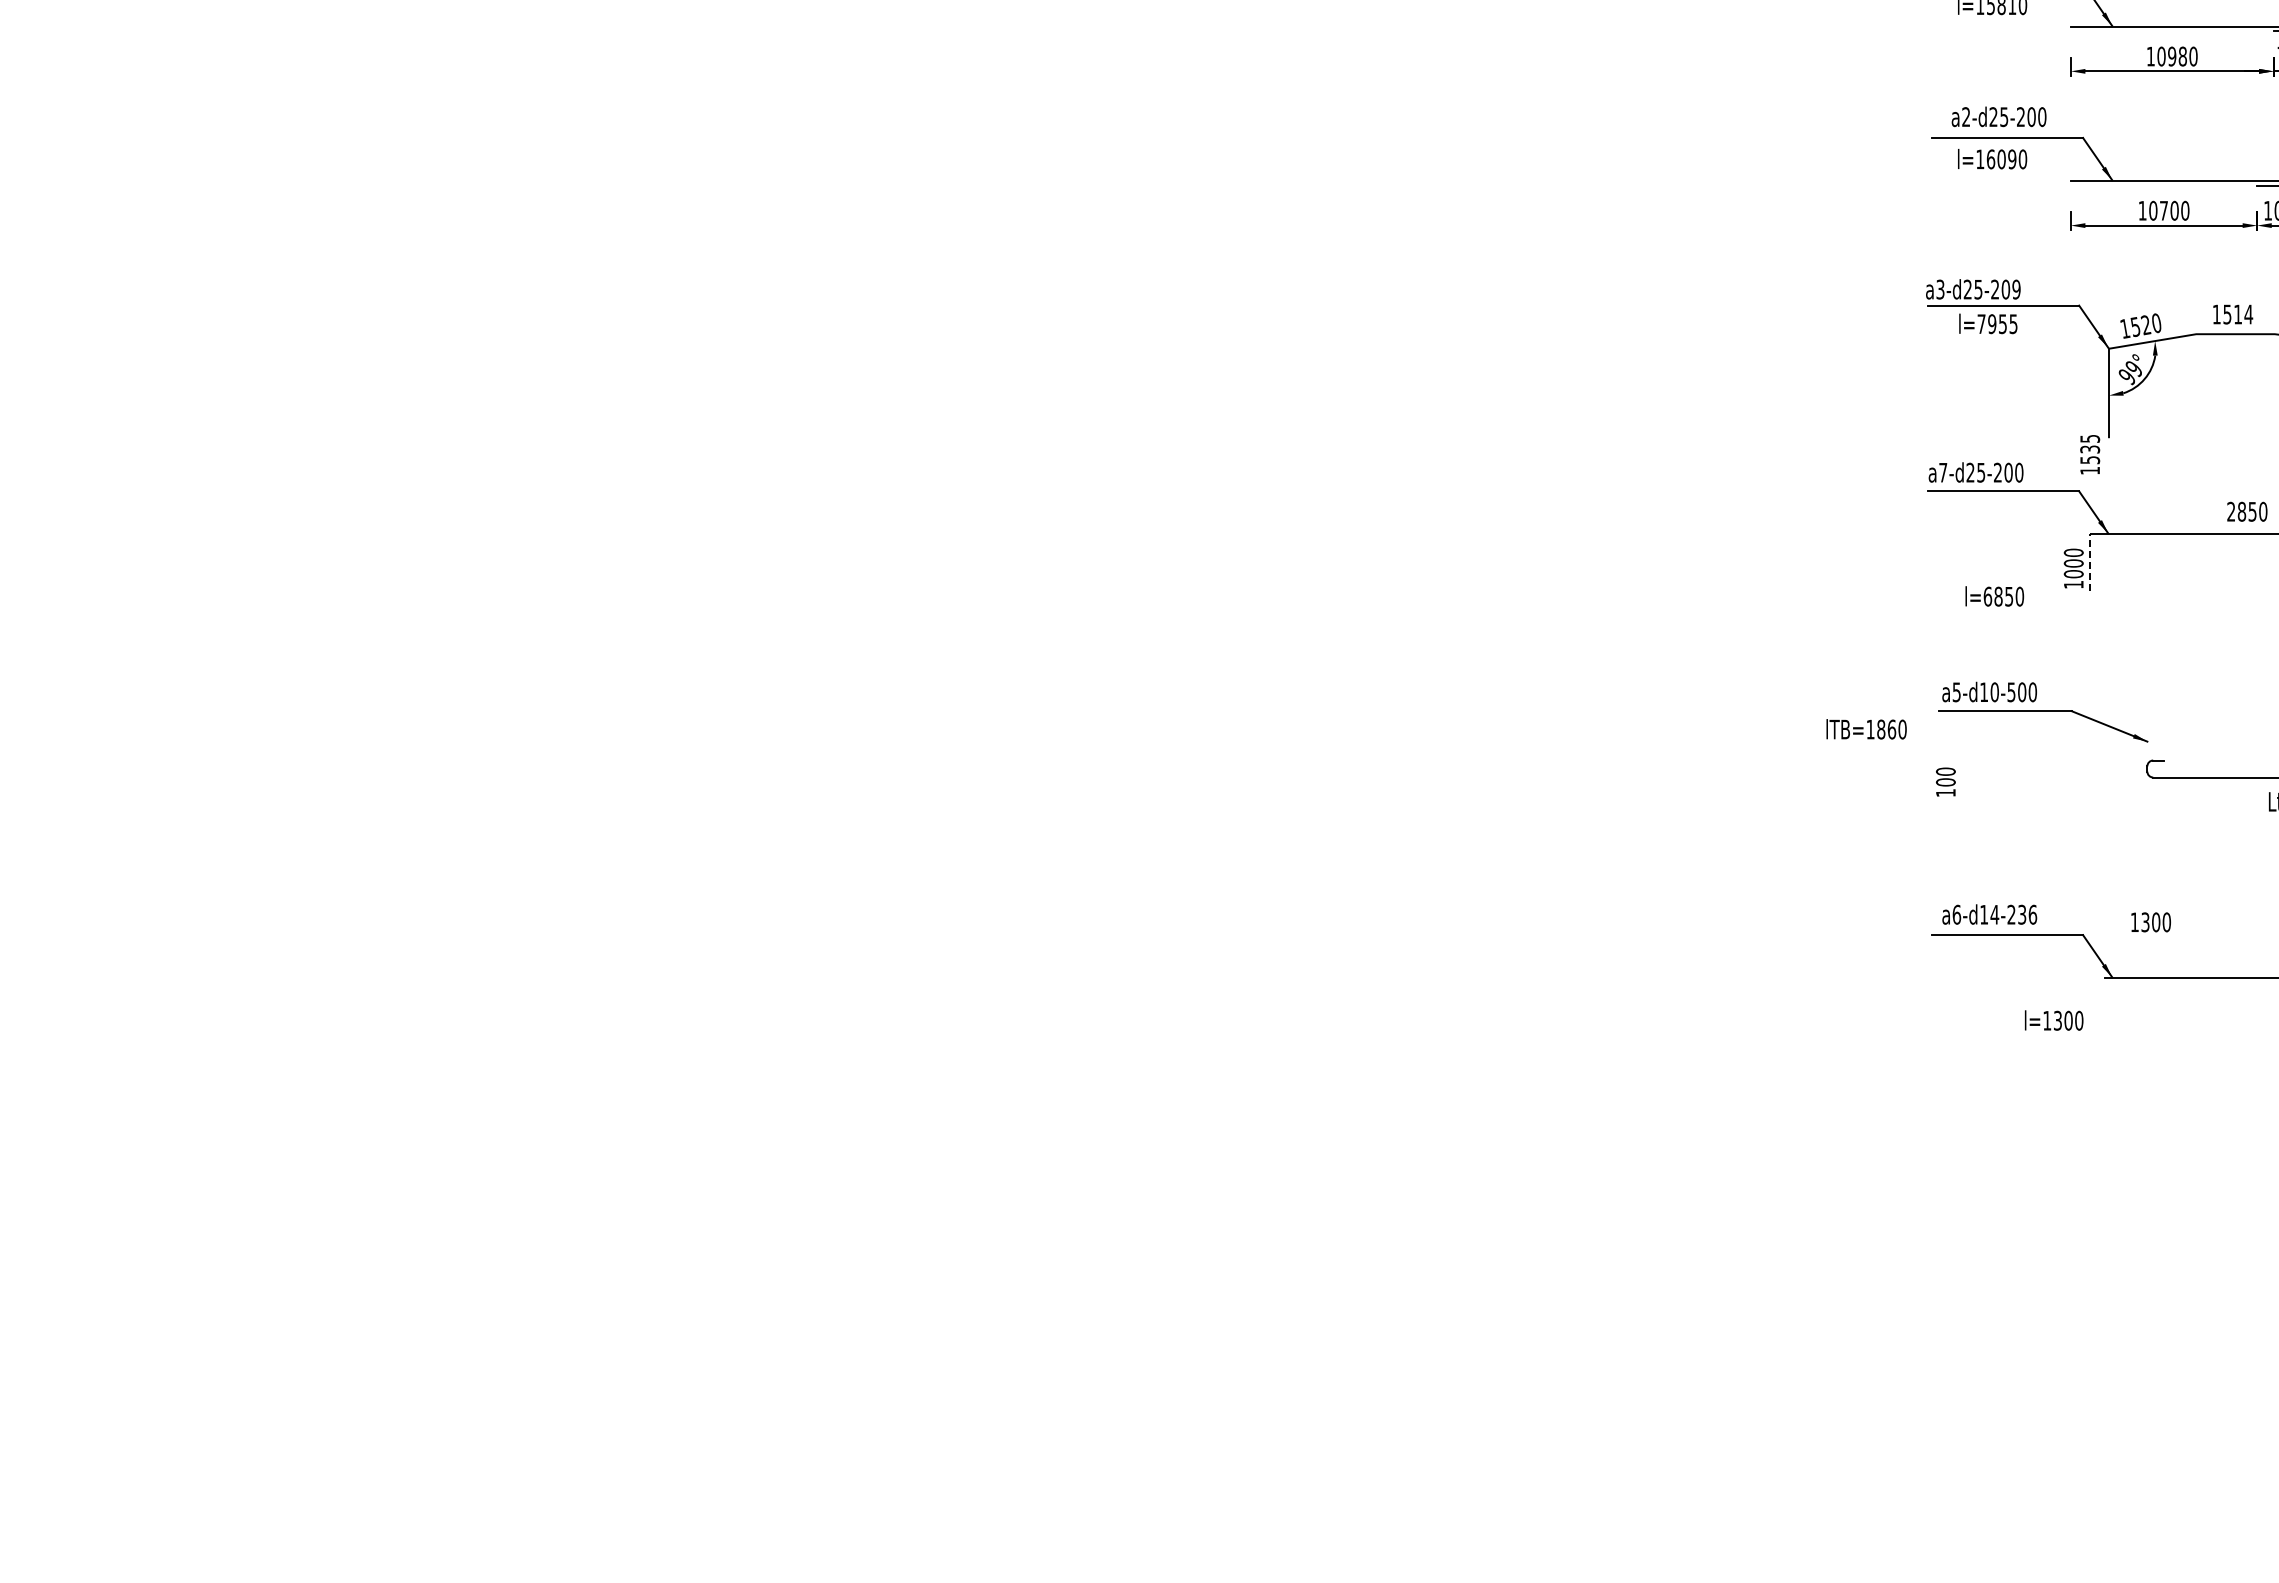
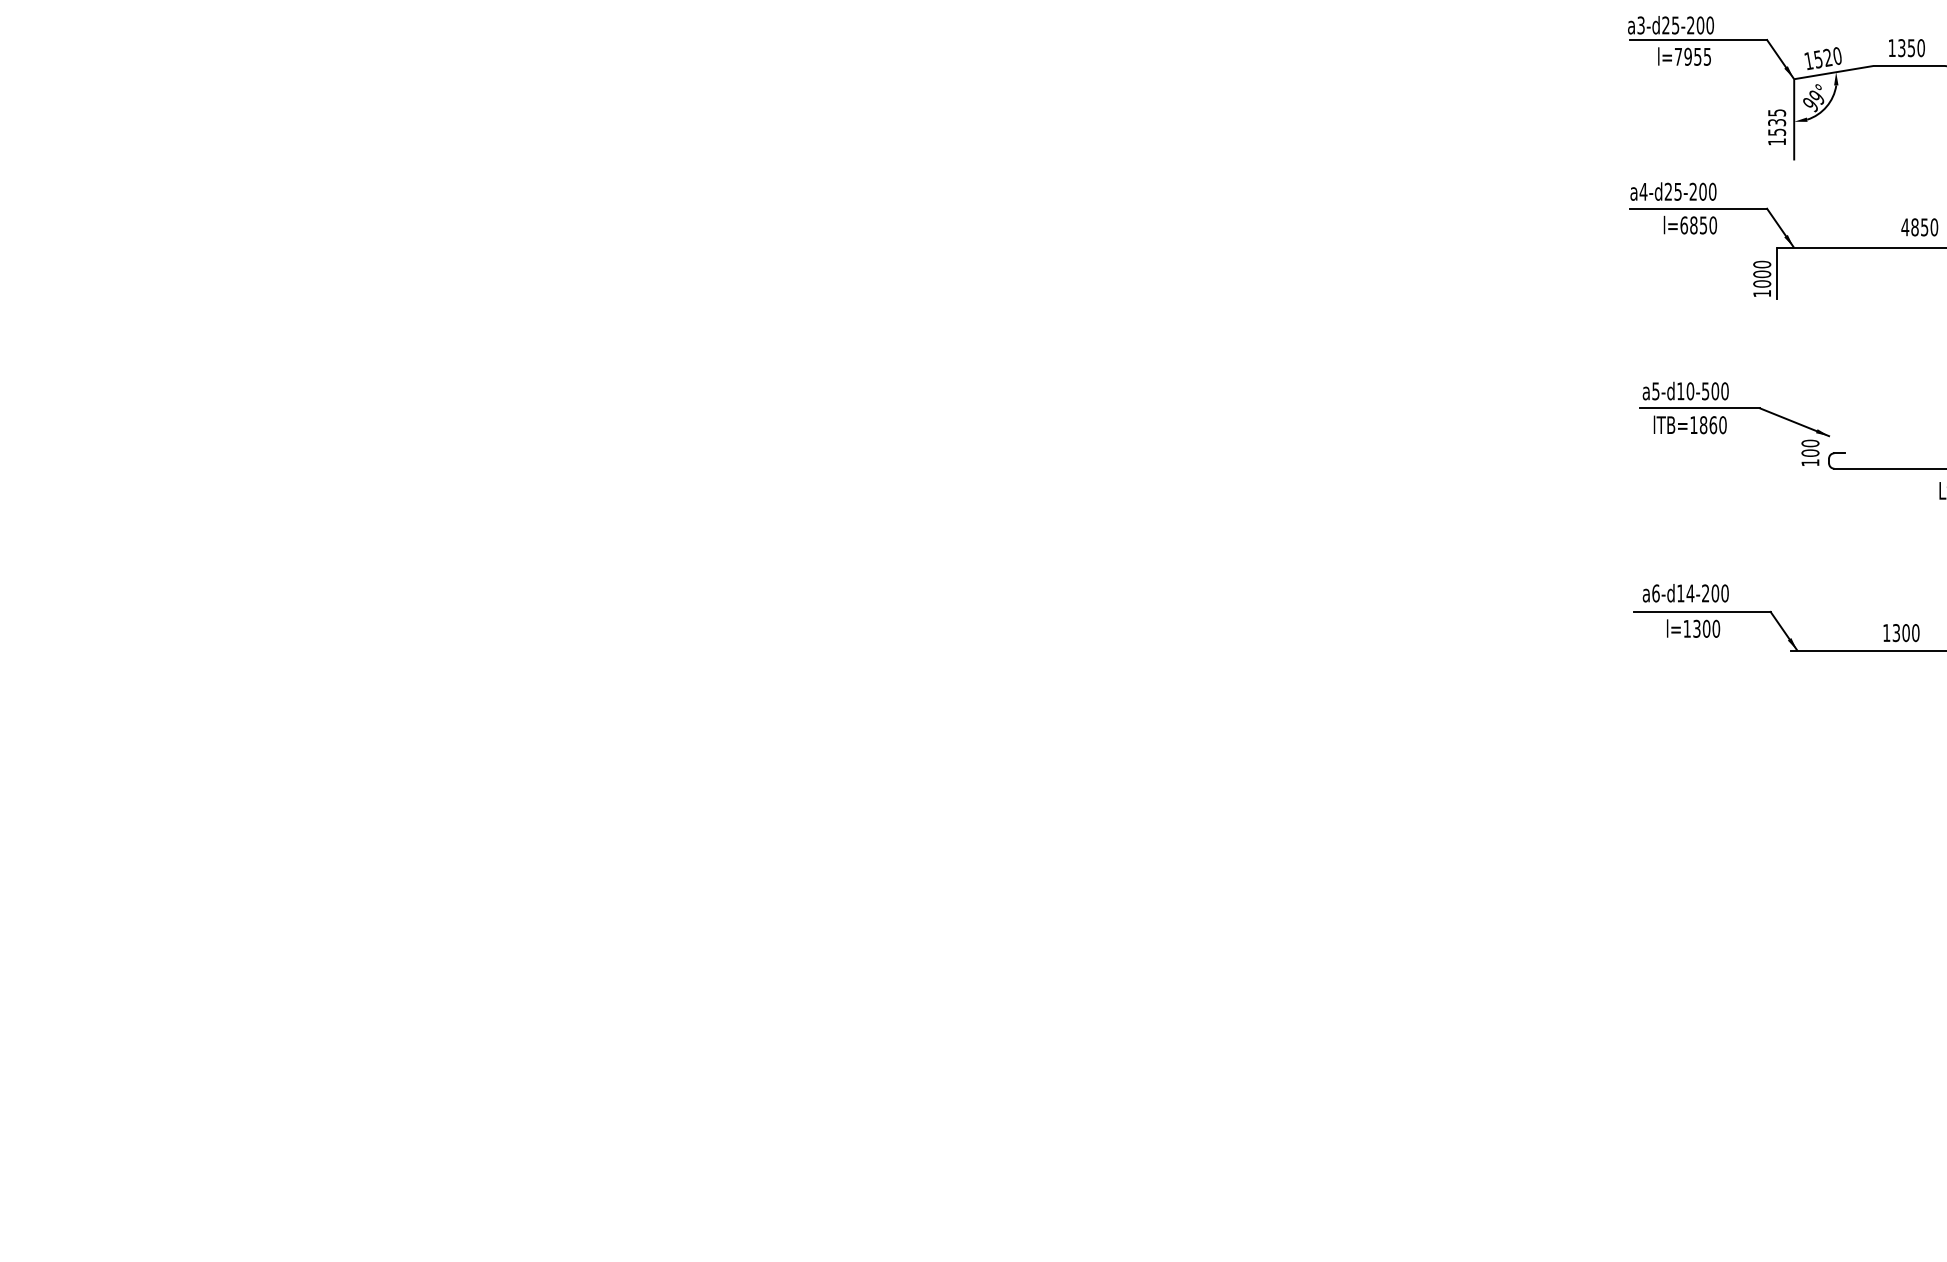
text: (2016, 289) -> (1710, 25), a3-d25-209 -> a3-d25-200
text: (2238, 314) -> (1911, 48), 1514 -> 1350
text: (2090, 454) -> (1777, 127), moved
text: (1942, 472) -> (1642, 191), a7-d25-200 -> a4-d25-200
text: (2230, 511) -> (1904, 227), 2850 -> 4850
line: (2089, 562) -> (1776, 273), dashed -> solid
text: (1994, 596) -> (1690, 225), moved
text: (1866, 729) -> (1690, 425), moved
text: (1945, 781) -> (1810, 452), moved
text: (2027, 914) -> (1720, 593), a6-d14-236 -> a6-d14-200
text: (2150, 922) -> (1900, 633), moved
text: (2054, 1020) -> (1693, 628), moved

